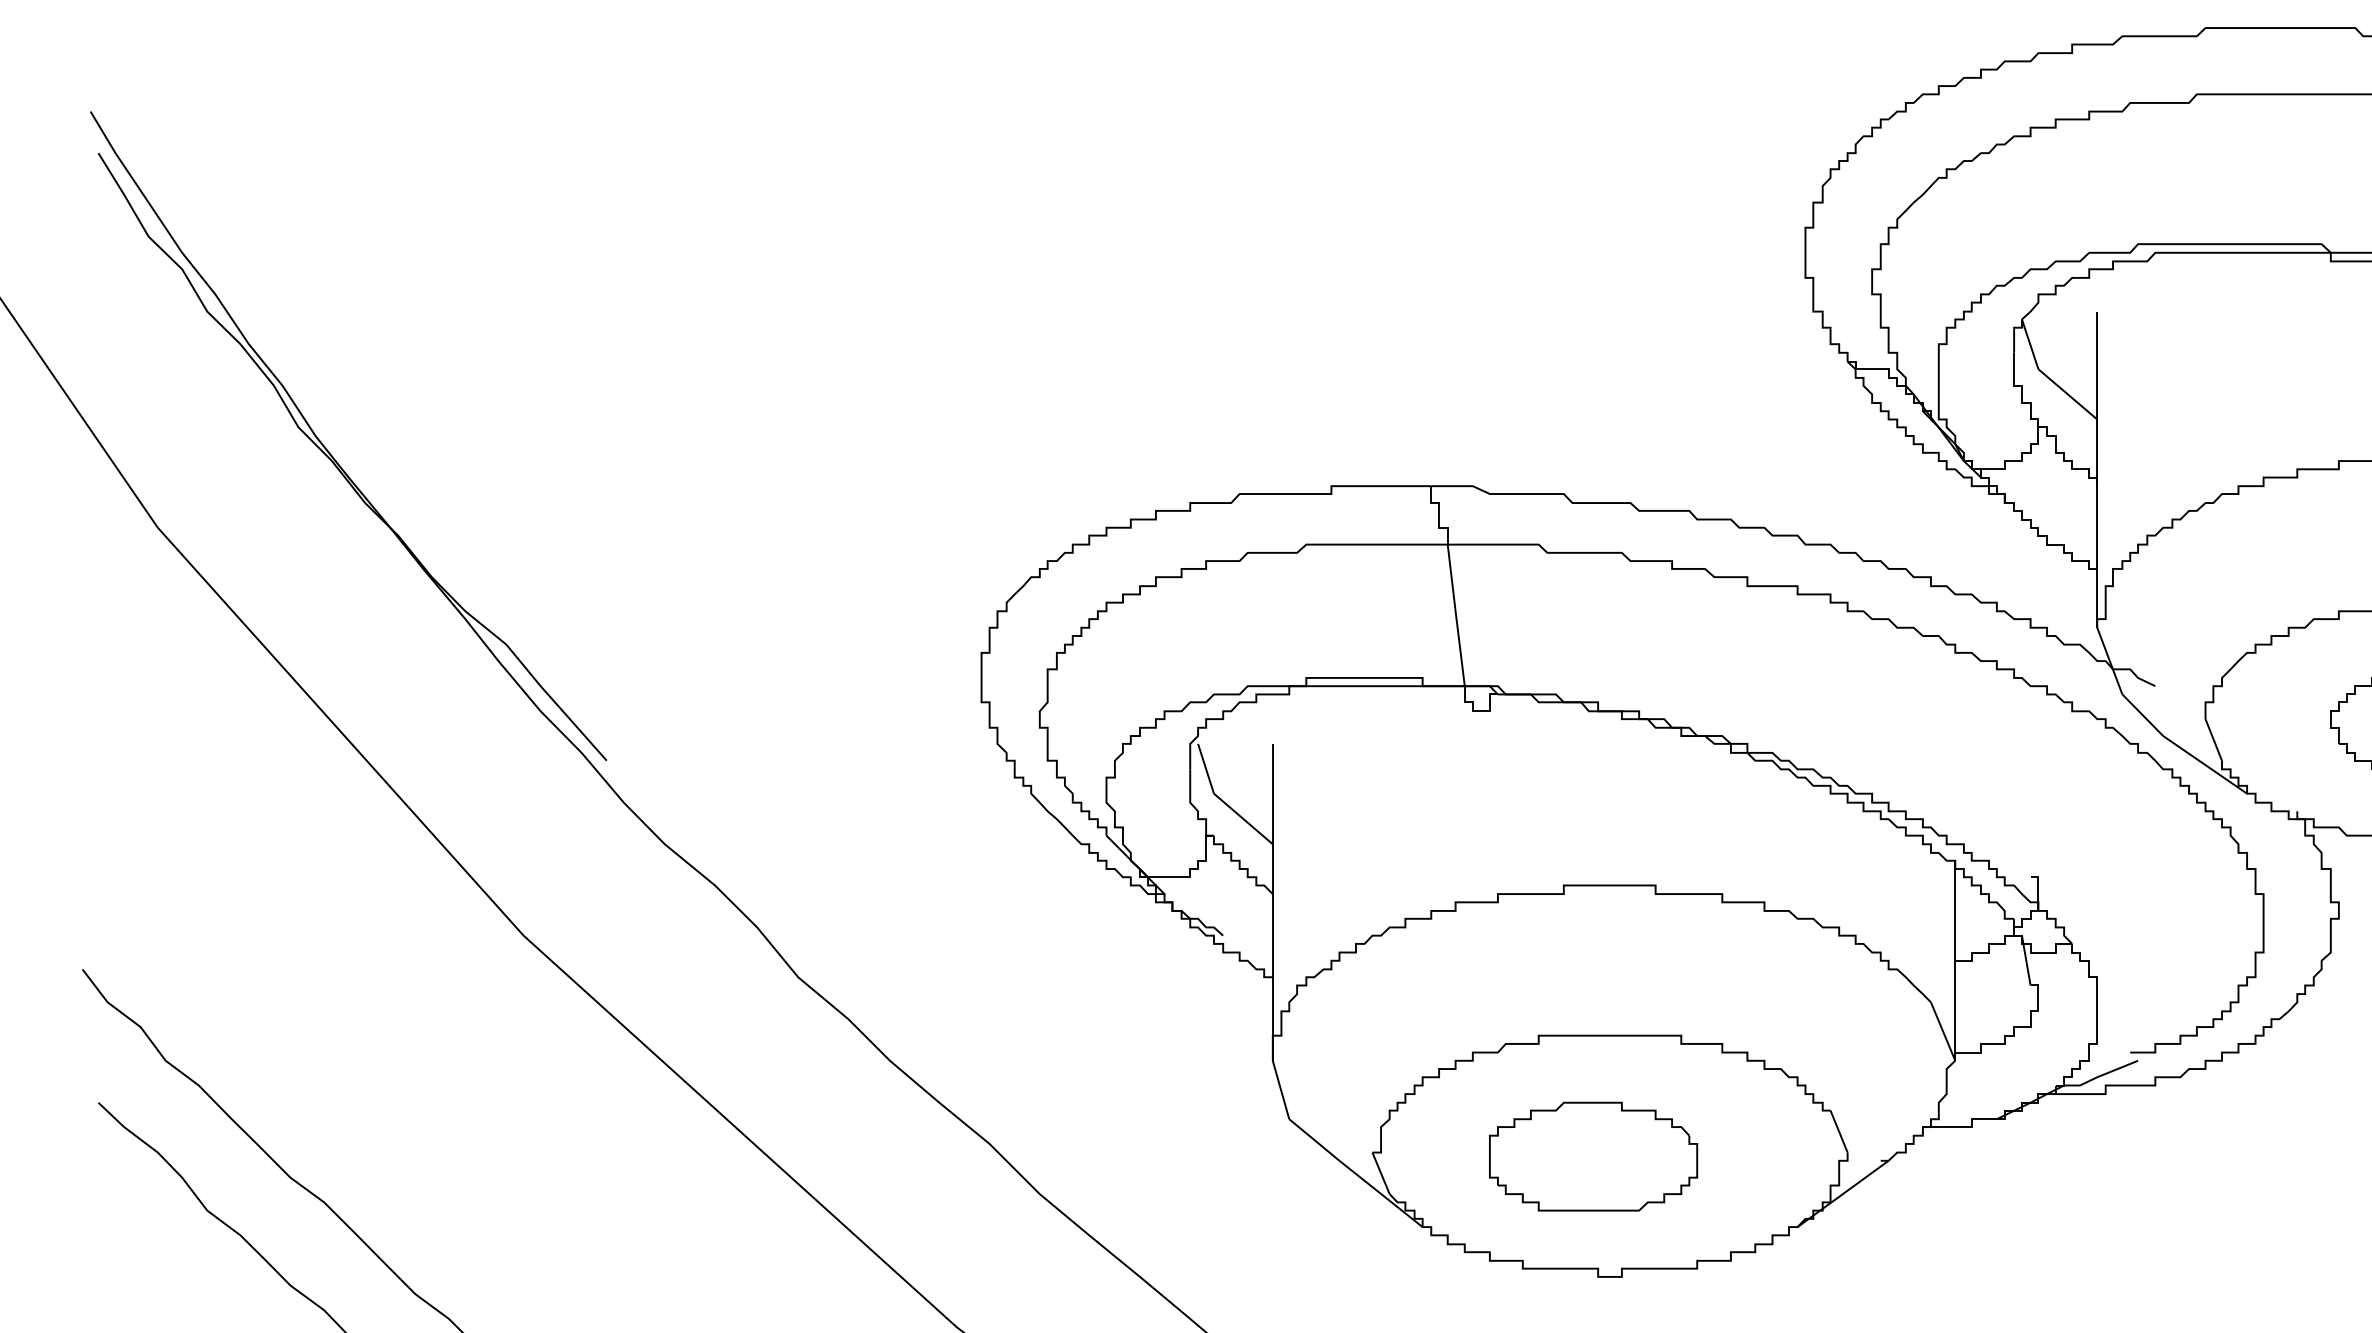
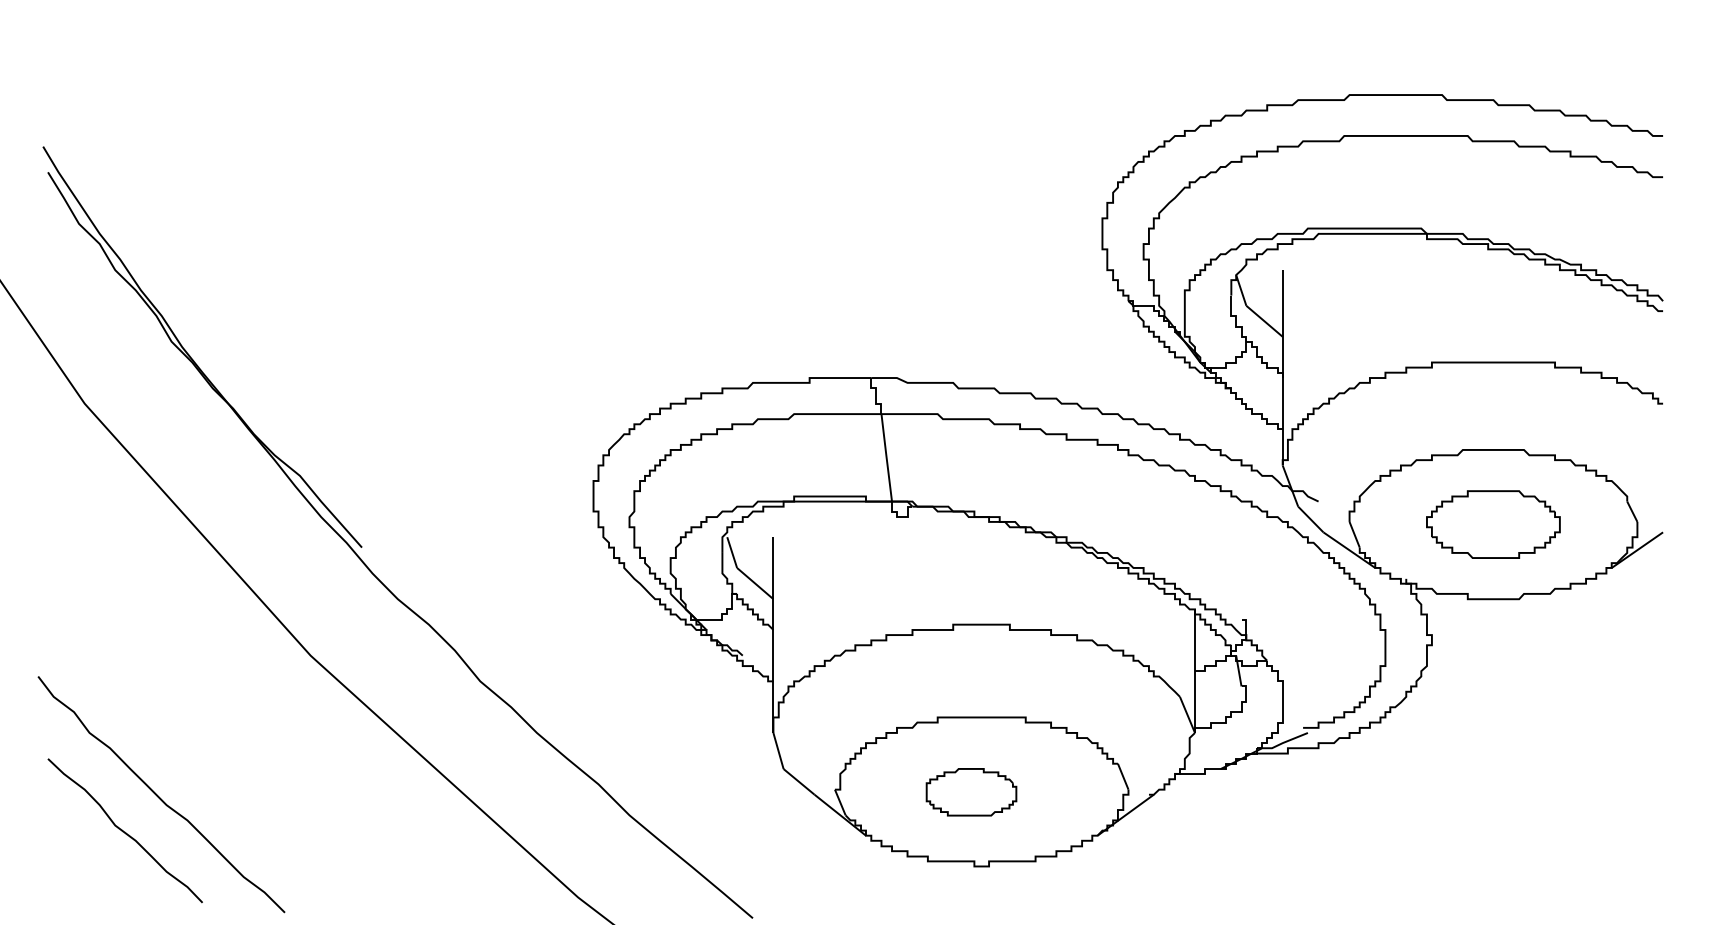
part: (1593, 1157) -> (971, 792), size x0.7

